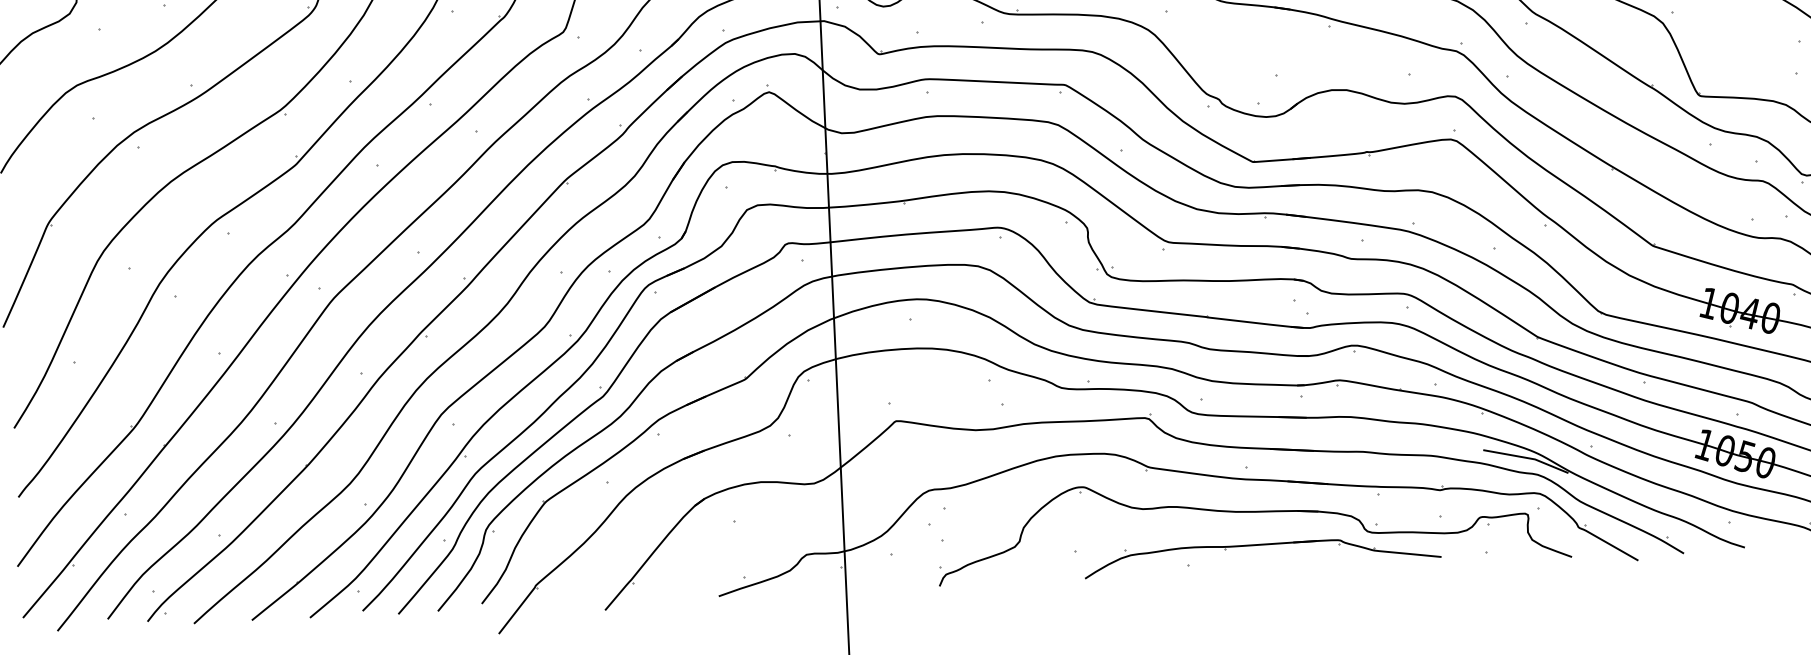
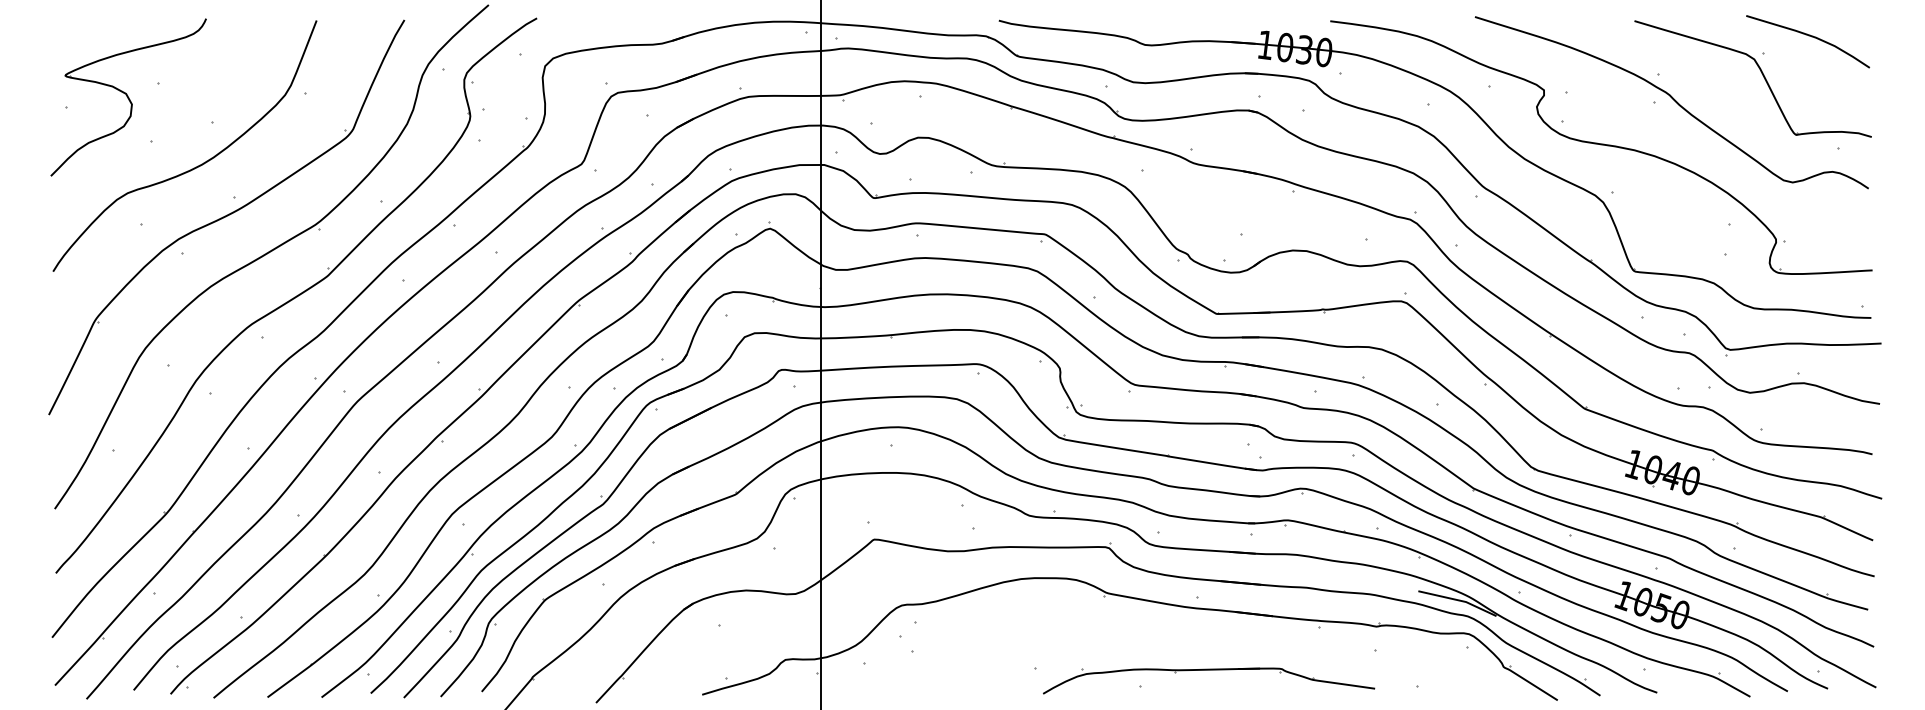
part: (1252, 512) -> (1201, 639), removed

